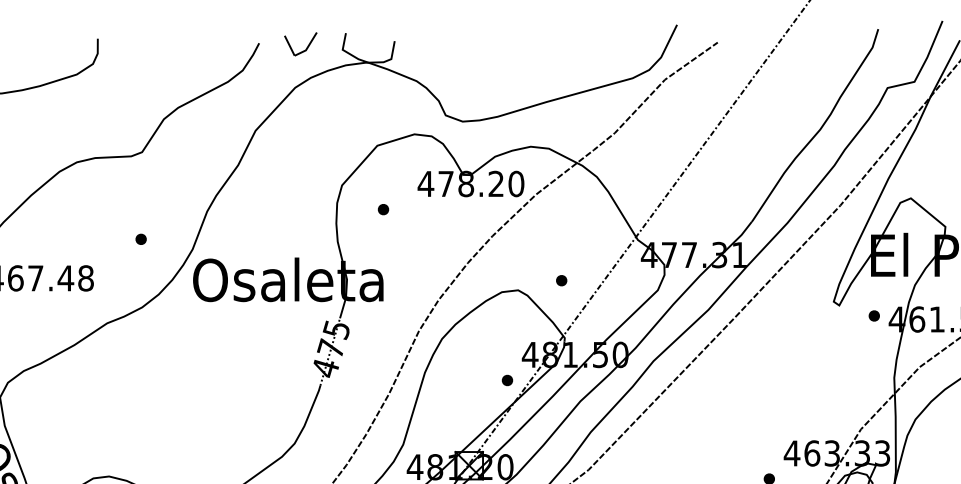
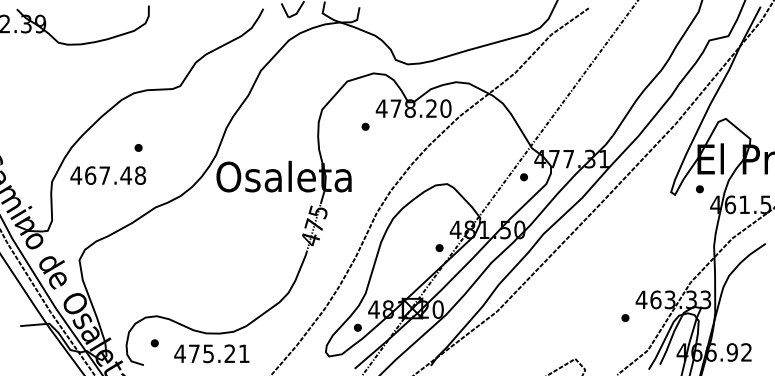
part: (383, 209) -> (365, 126), moved
part: (140, 238) -> (138, 147), moved
part: (560, 281) -> (523, 177), moved
part: (873, 316) -> (699, 189), moved

